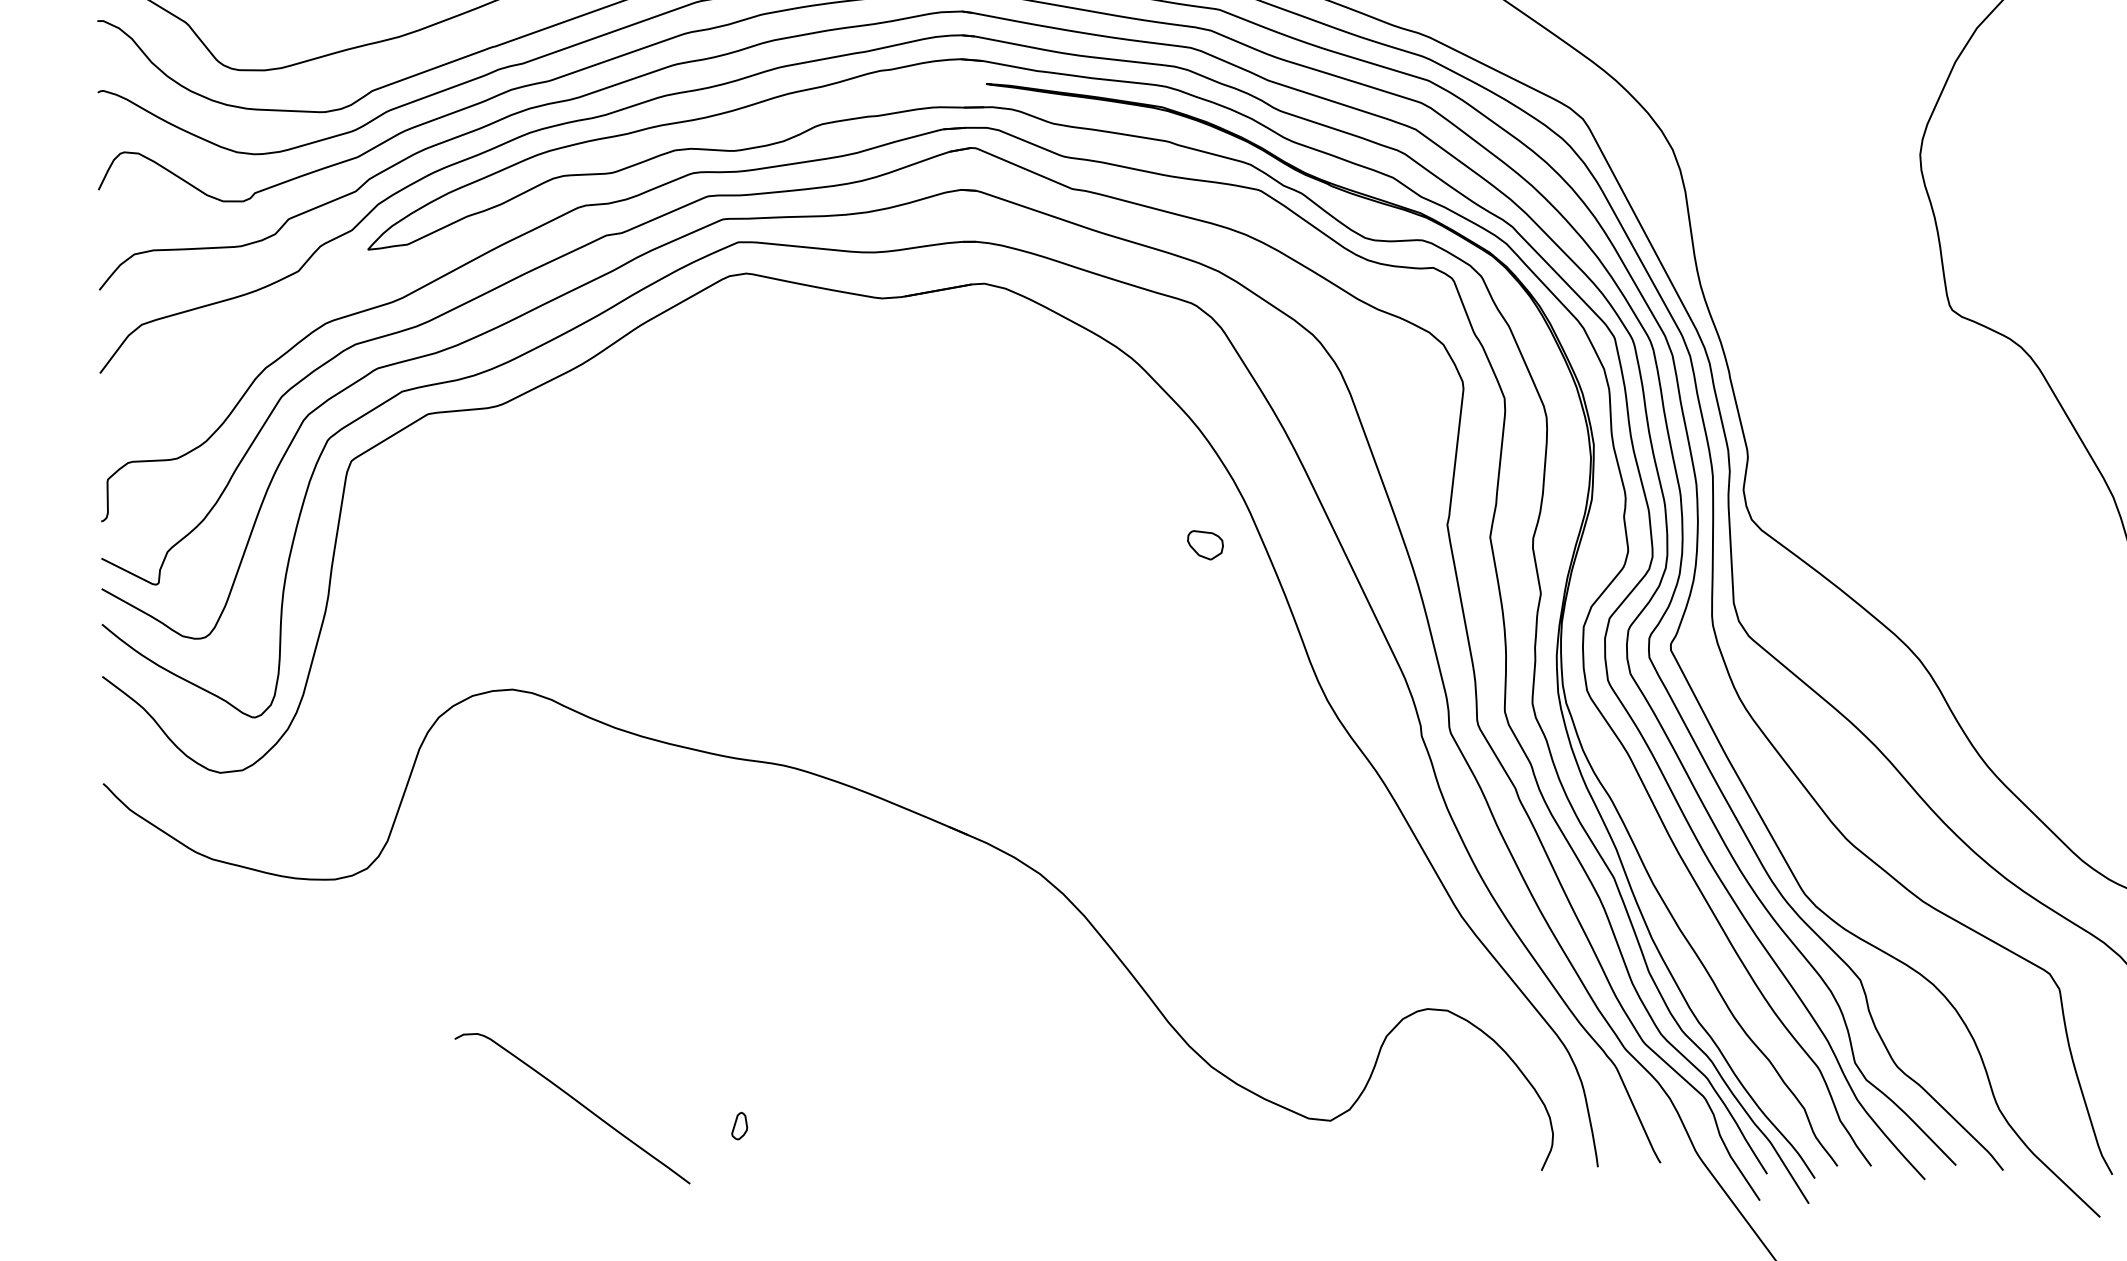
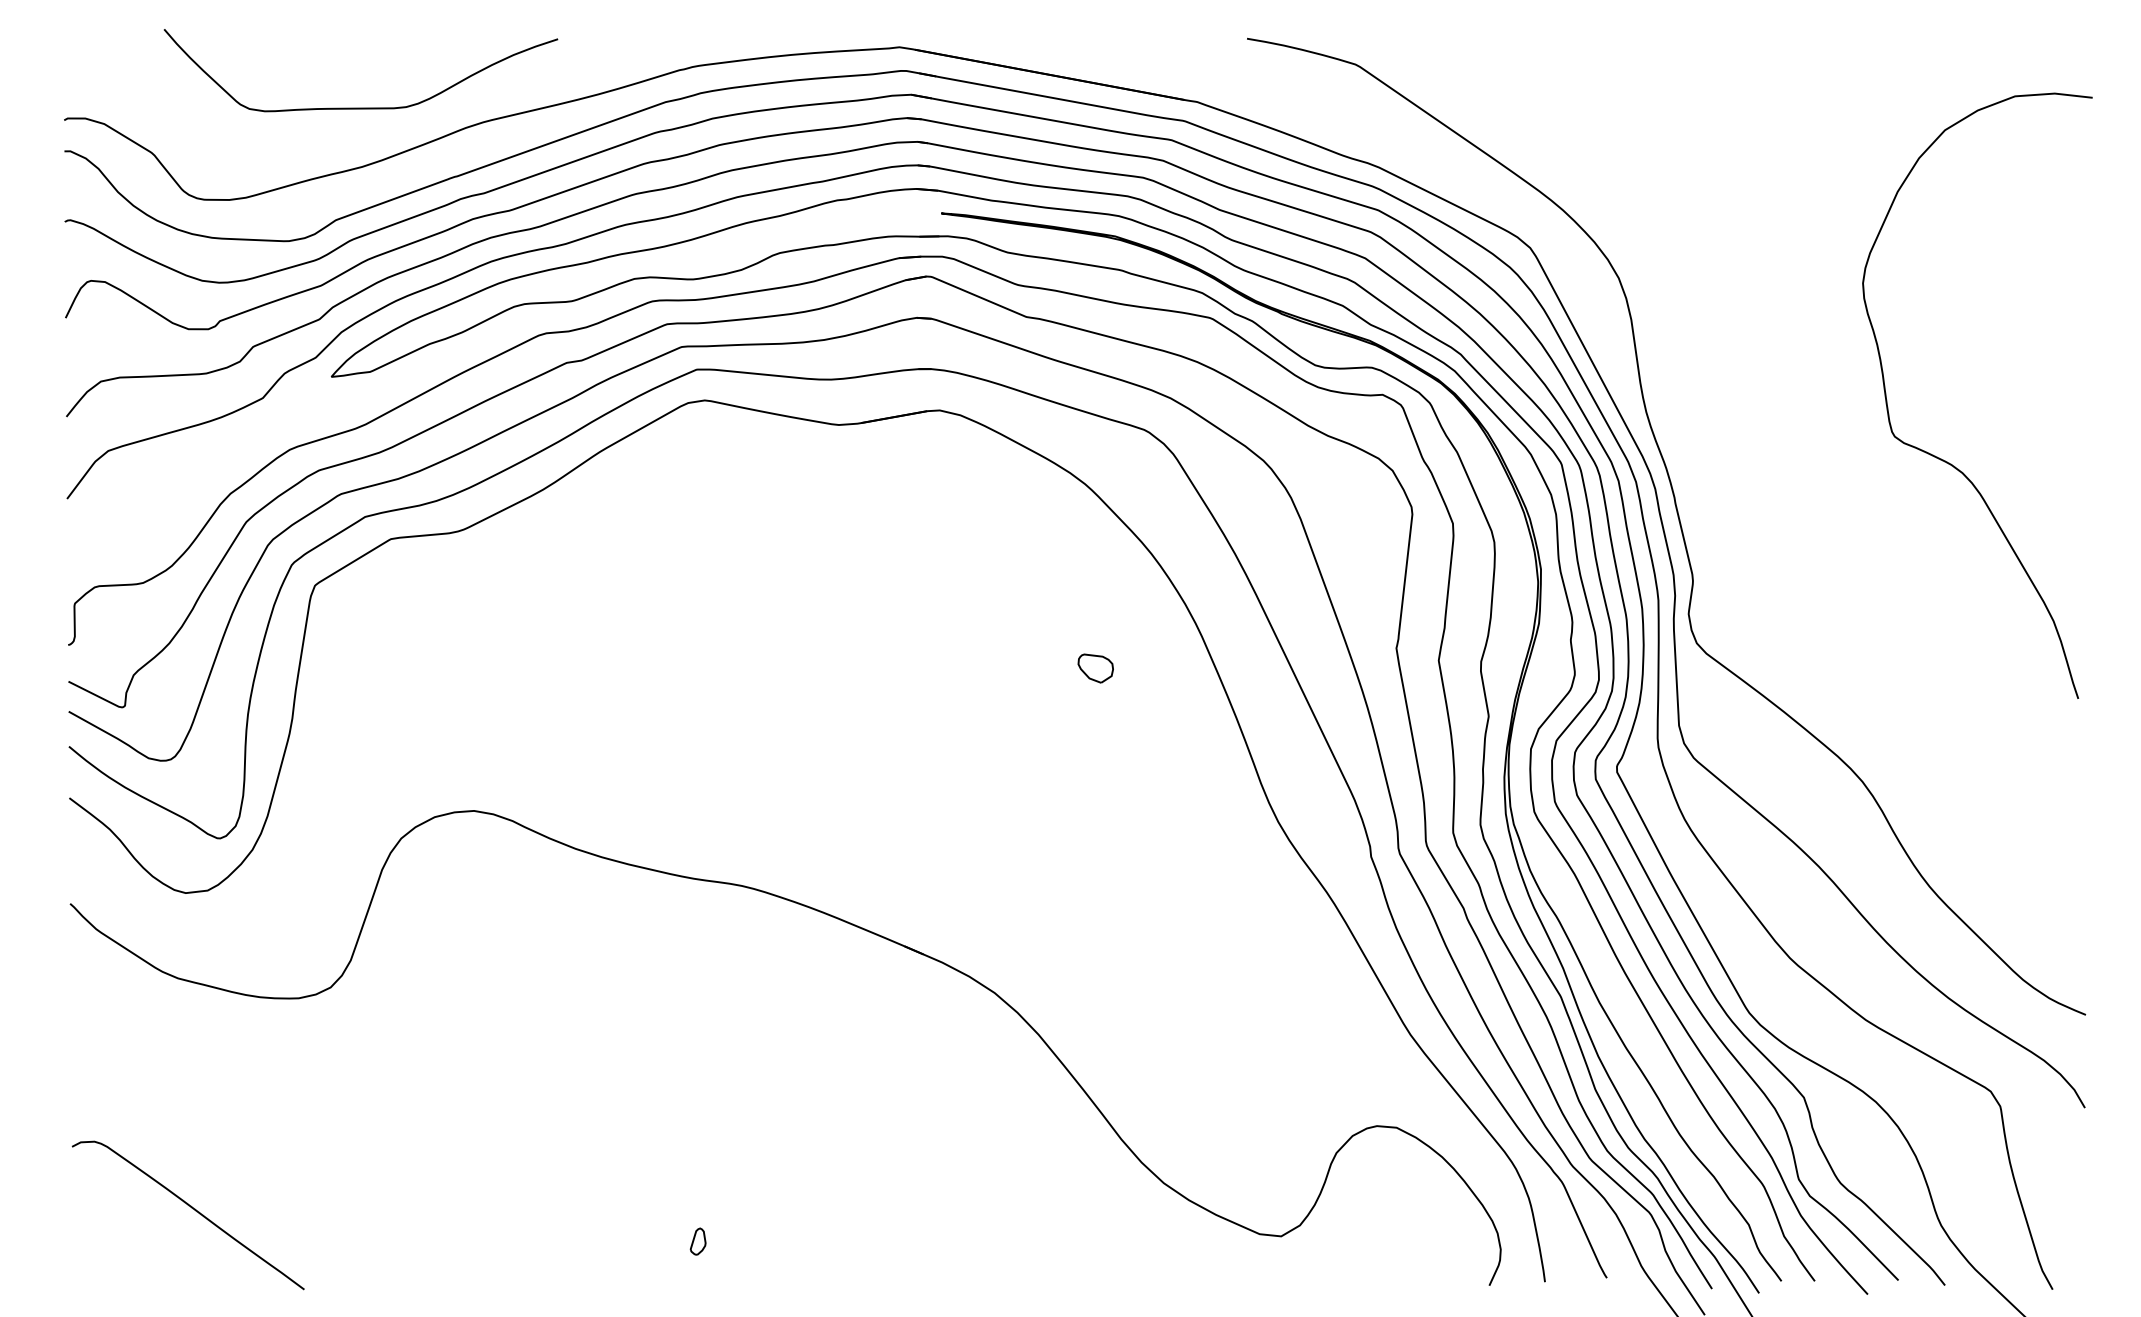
part: (1205, 545) -> (1095, 668), moved
curve: (575, 1101) -> (191, 1208), moved

